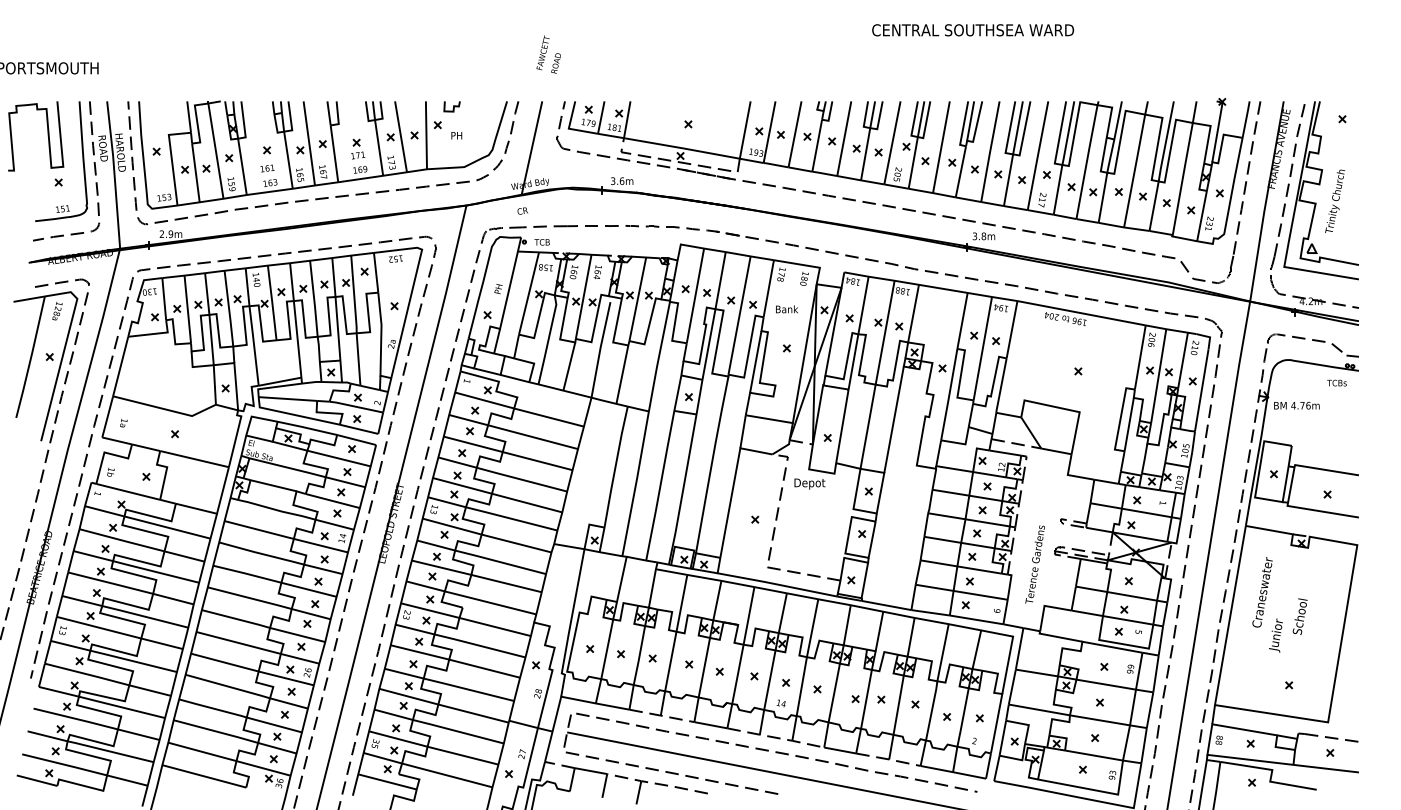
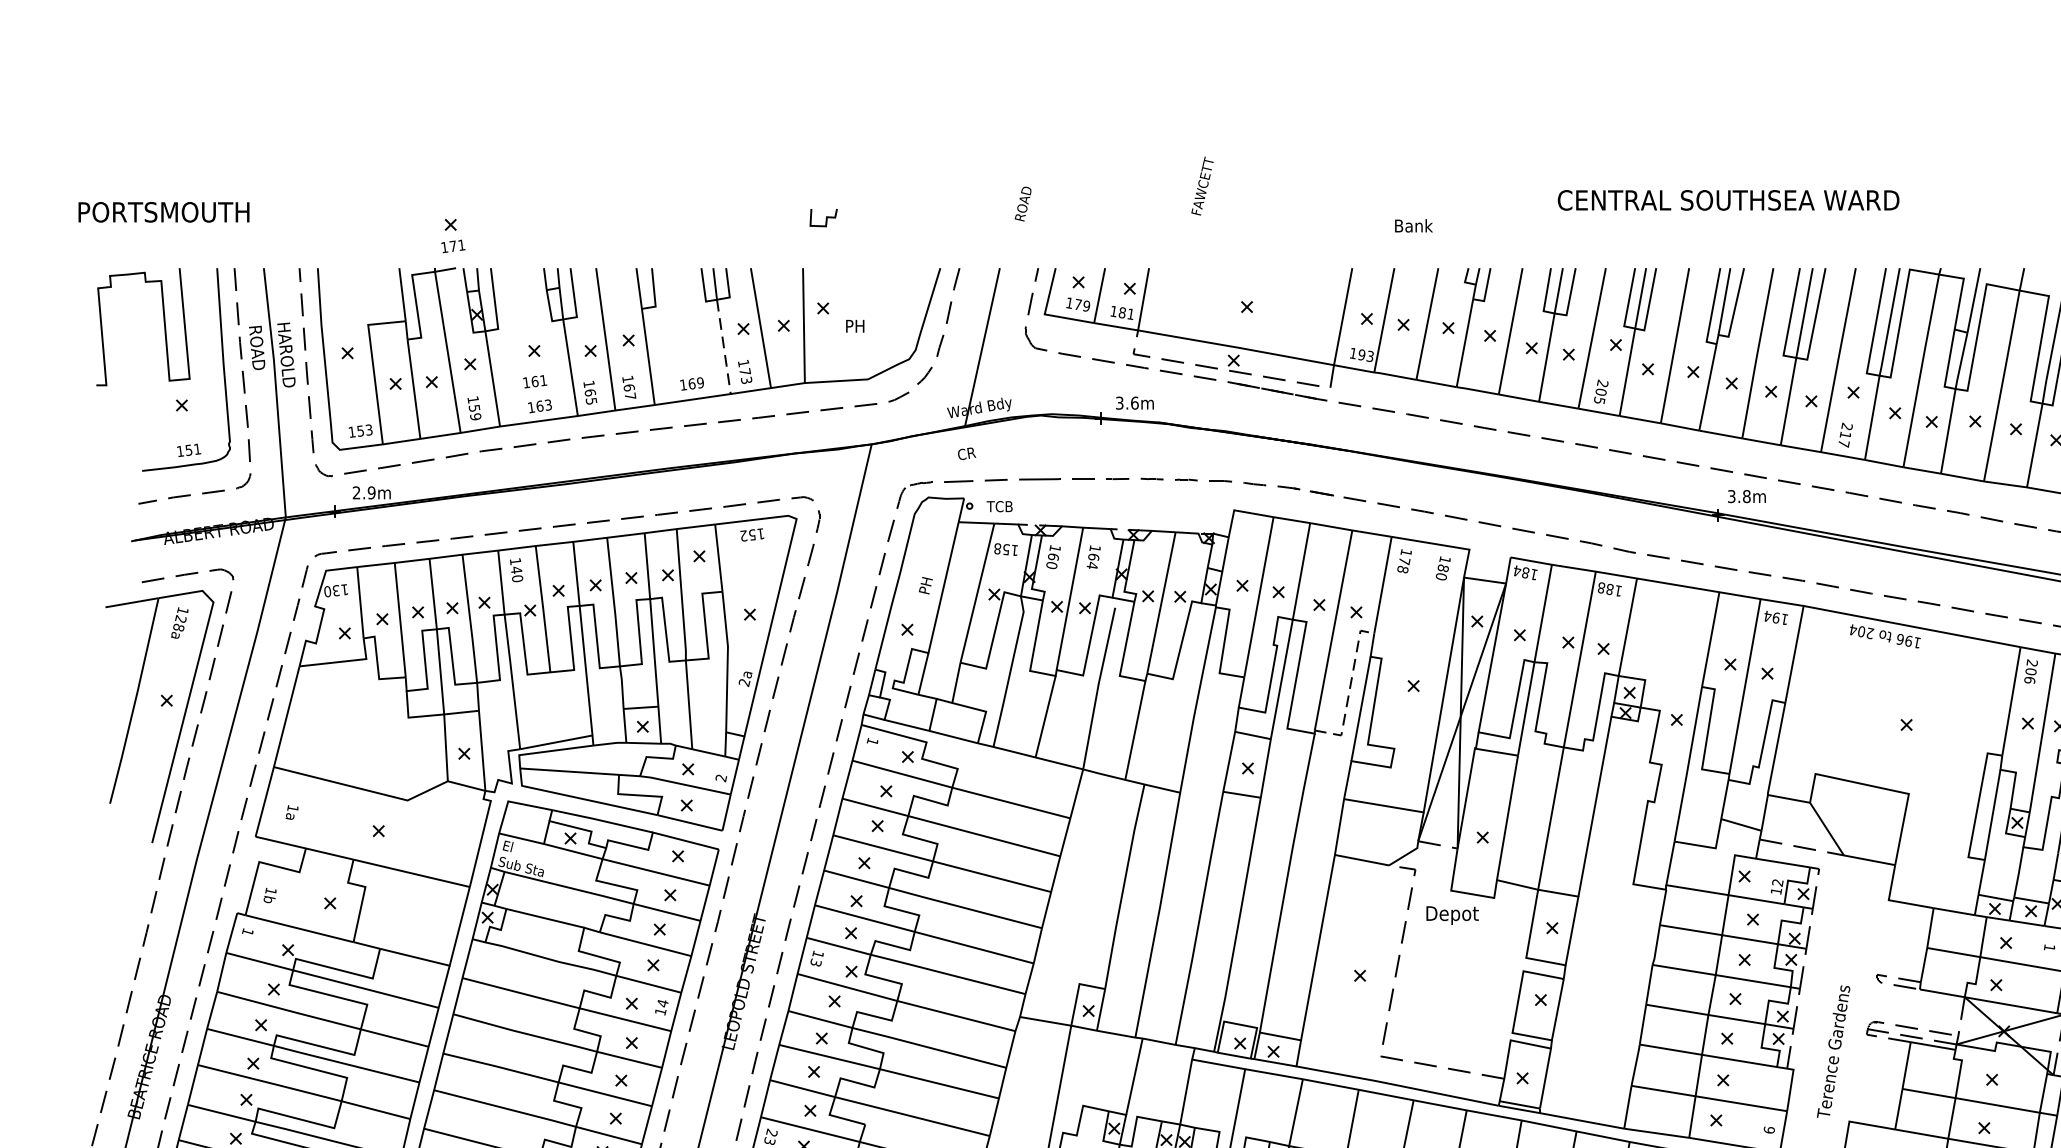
text: (973, 30) -> (1729, 200), moved
text: (542, 52) -> (1201, 185), moved
curve: (453, 106) -> (826, 217), moved
part: (358, 148) -> (453, 234), moved
line: (379, 148) -> (724, 347), solid -> dashed
text: (786, 309) -> (1412, 226), moved
line: (749, 349) -> (1350, 687), solid -> dashed

